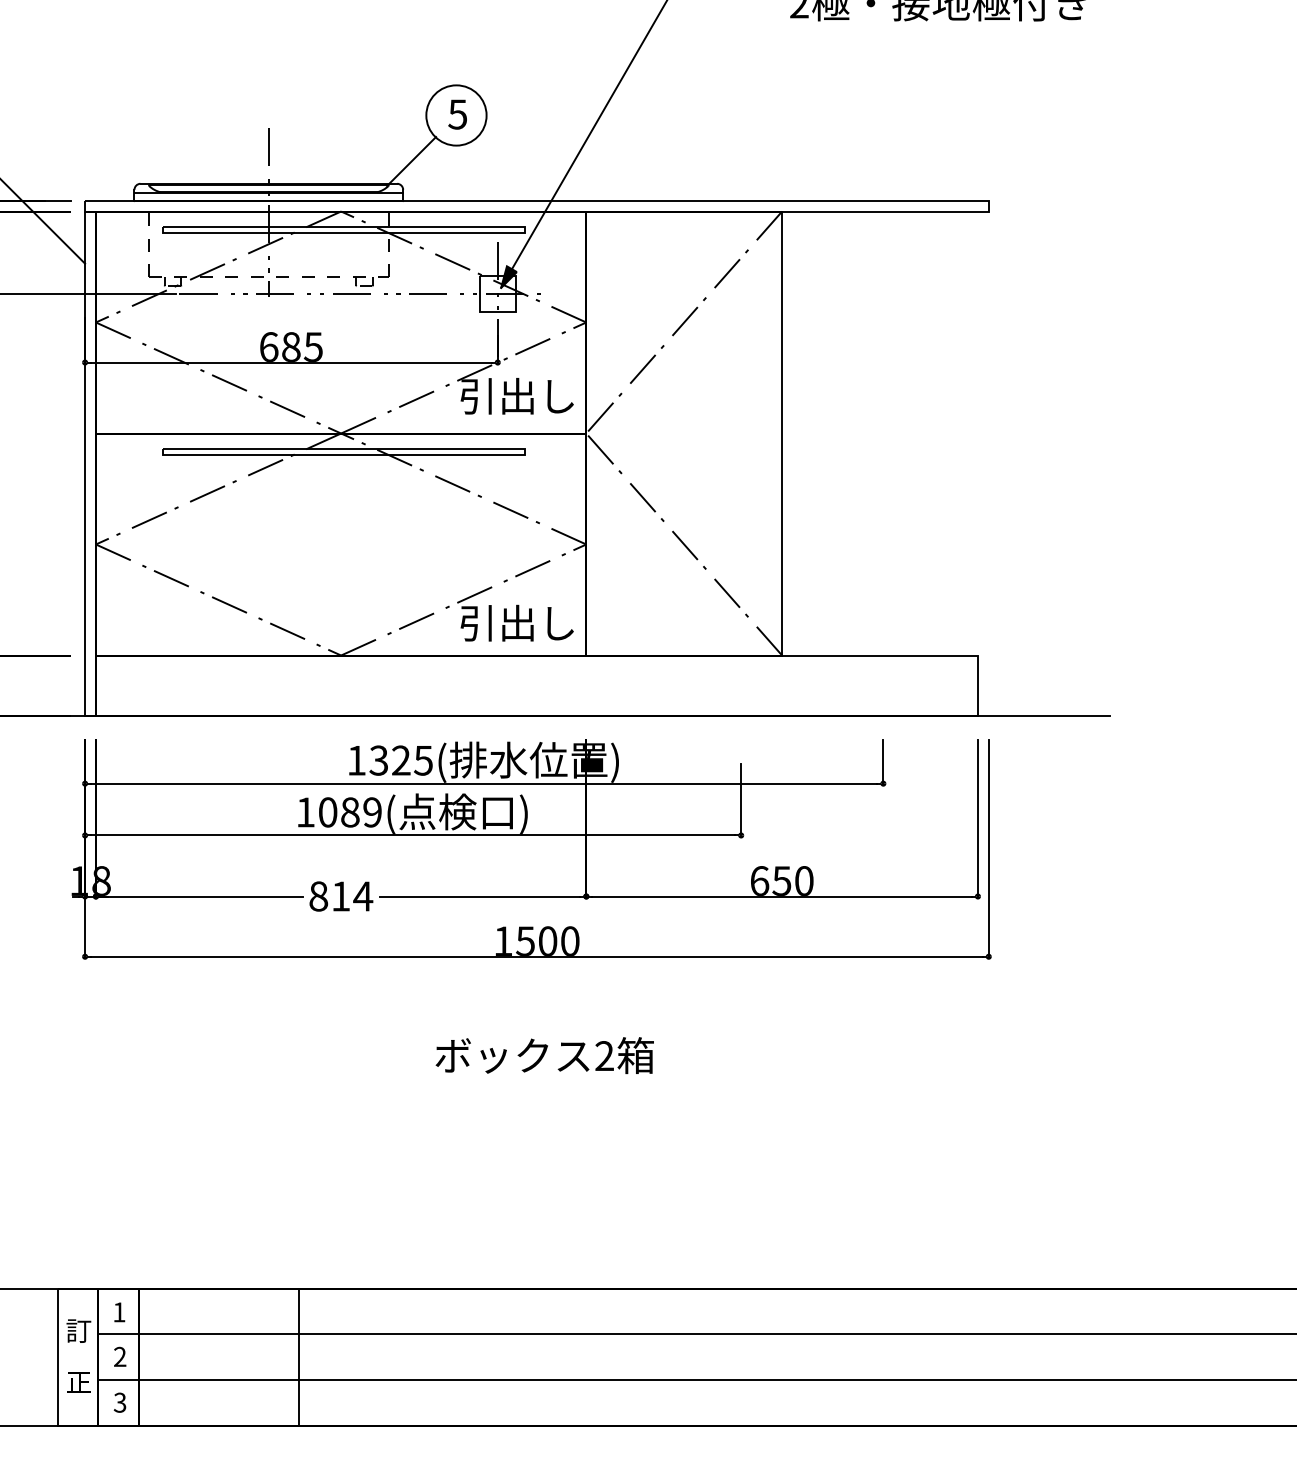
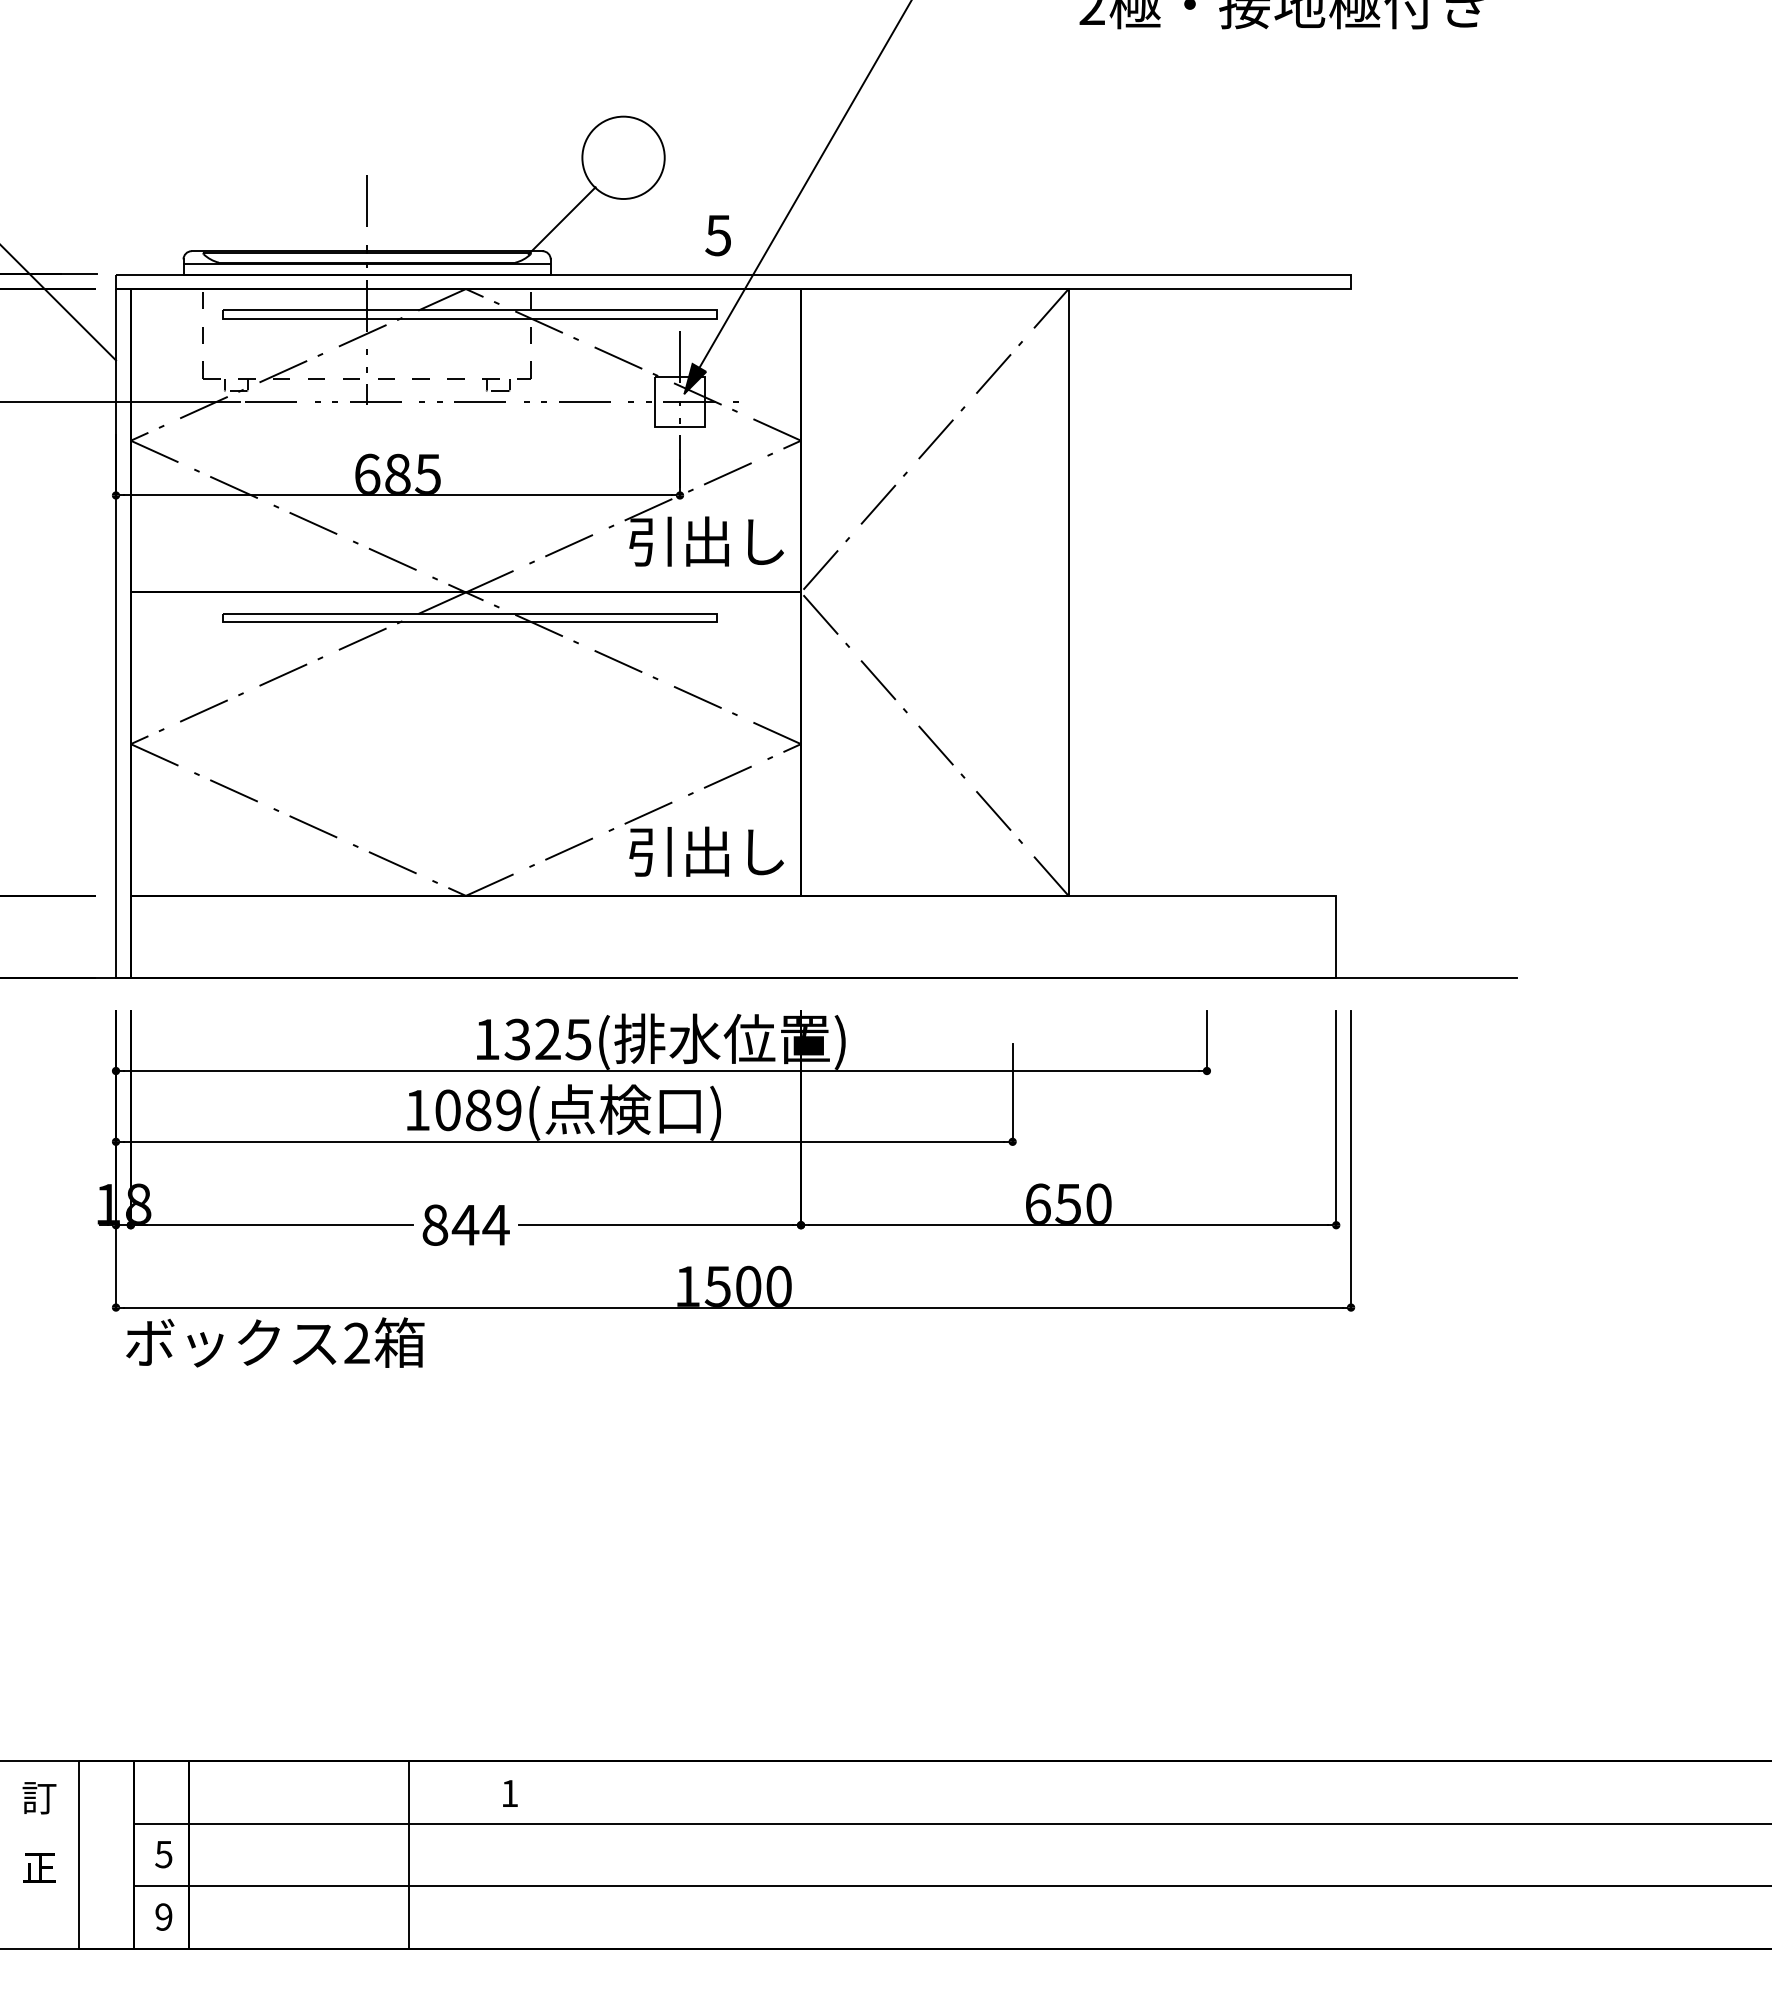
text: (457, 114) -> (717, 235), moved
text: (340, 896) -> (465, 1225), 814 -> 844
text: (544, 1055) -> (275, 1342), moved
text: (119, 1312) -> (510, 1793), moved
text: (78, 1356) -> (39, 1832), moved
text: (119, 1356) -> (163, 1854), 2 -> 5
text: (119, 1402) -> (163, 1916), 3 -> 9

